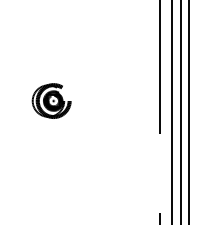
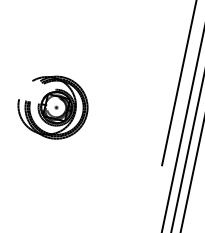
part: (51, 100) -> (53, 106), size x1.67

